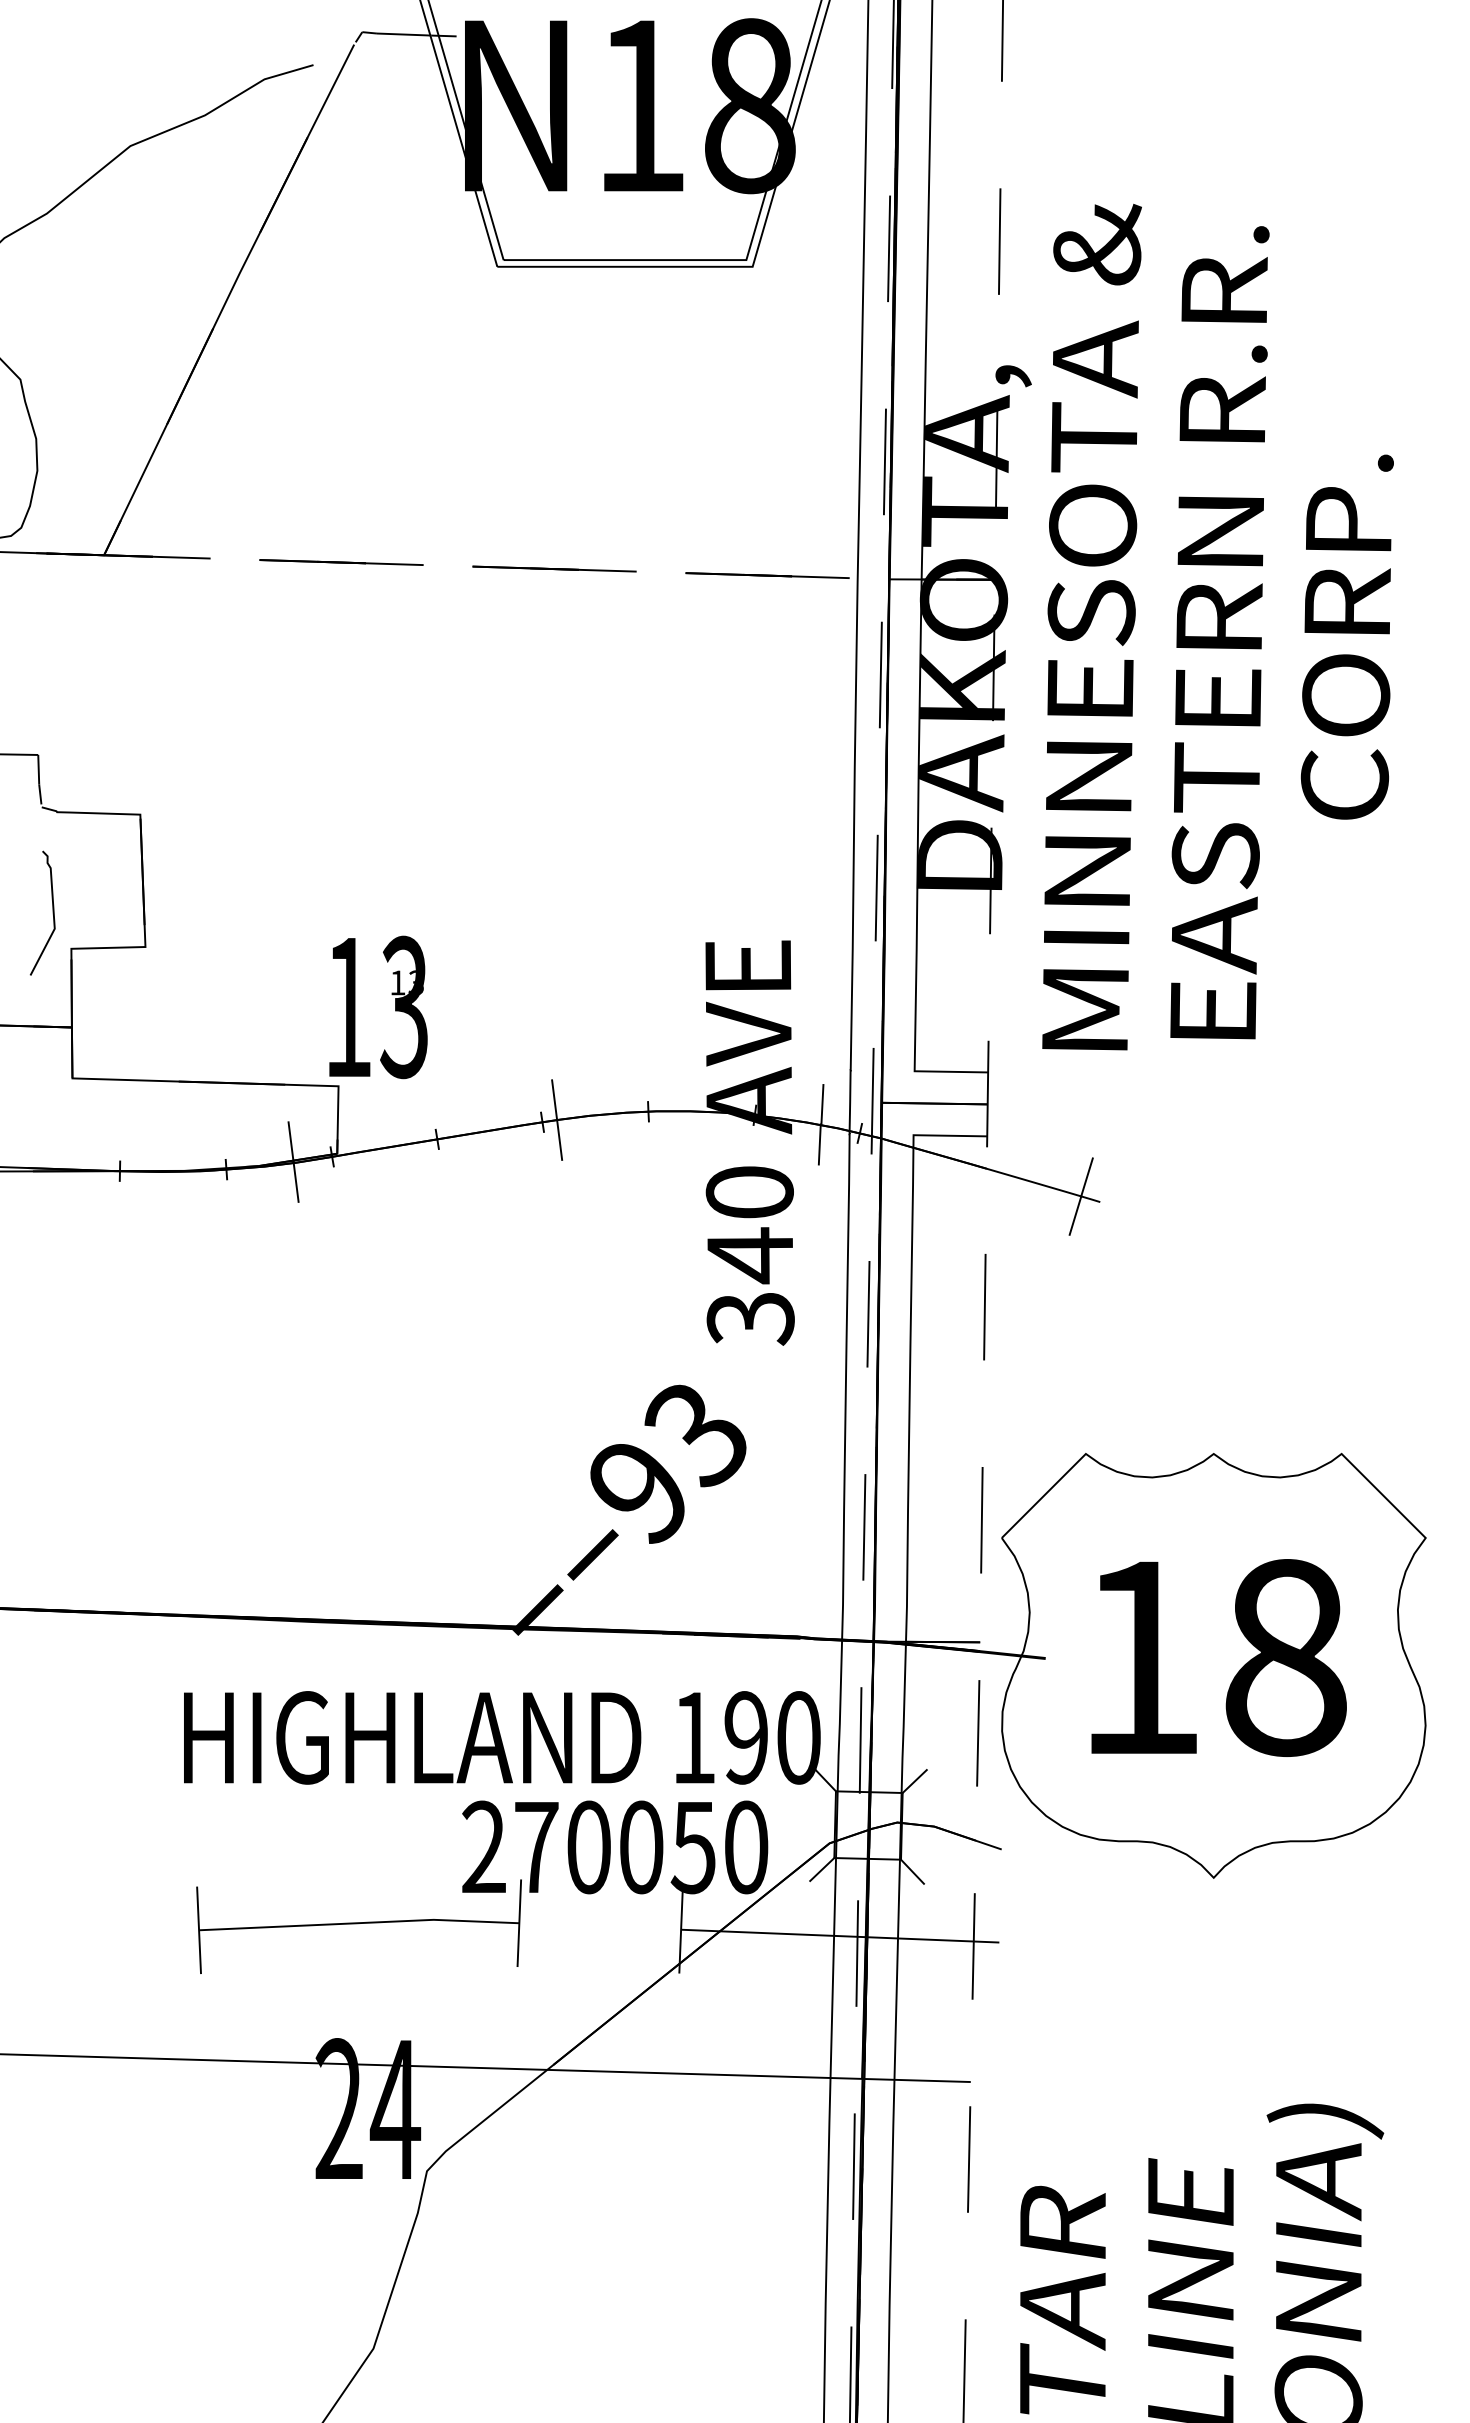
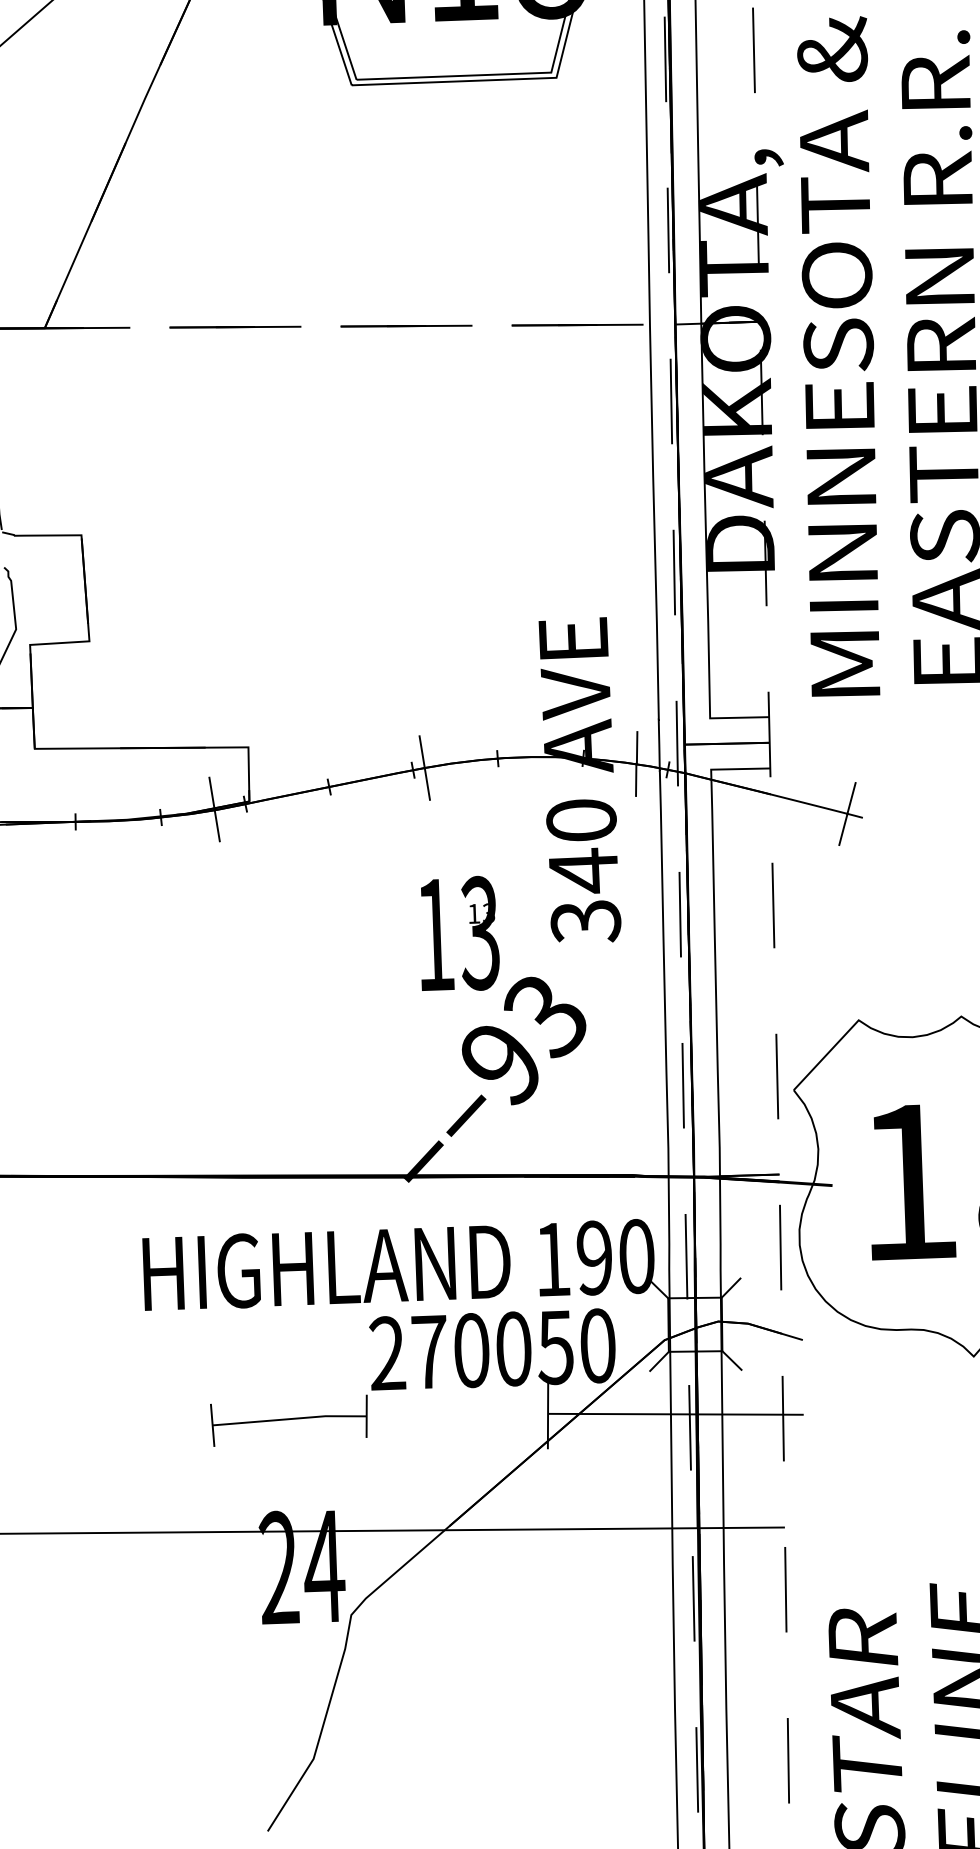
text: (378, 1007) -> (459, 934), moved
part: (358, 1926) -> (289, 1420), size x0.6

